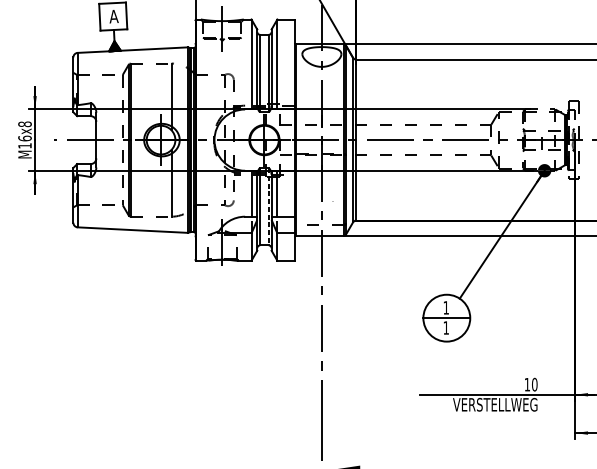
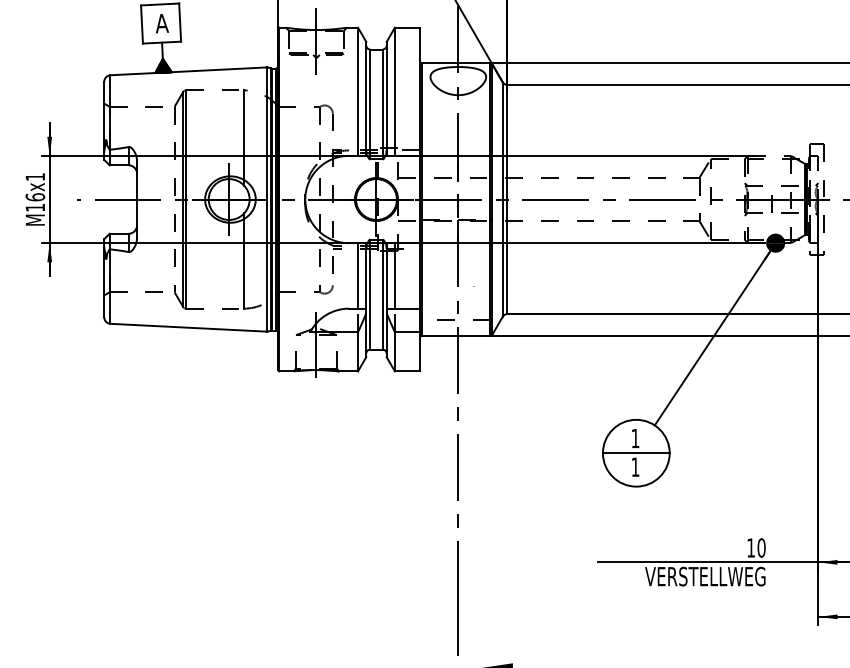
text: (25, 124) -> (35, 177), M16x8 -> M16x1
line: (268, 206) -> (382, 294), dashed -> solid

